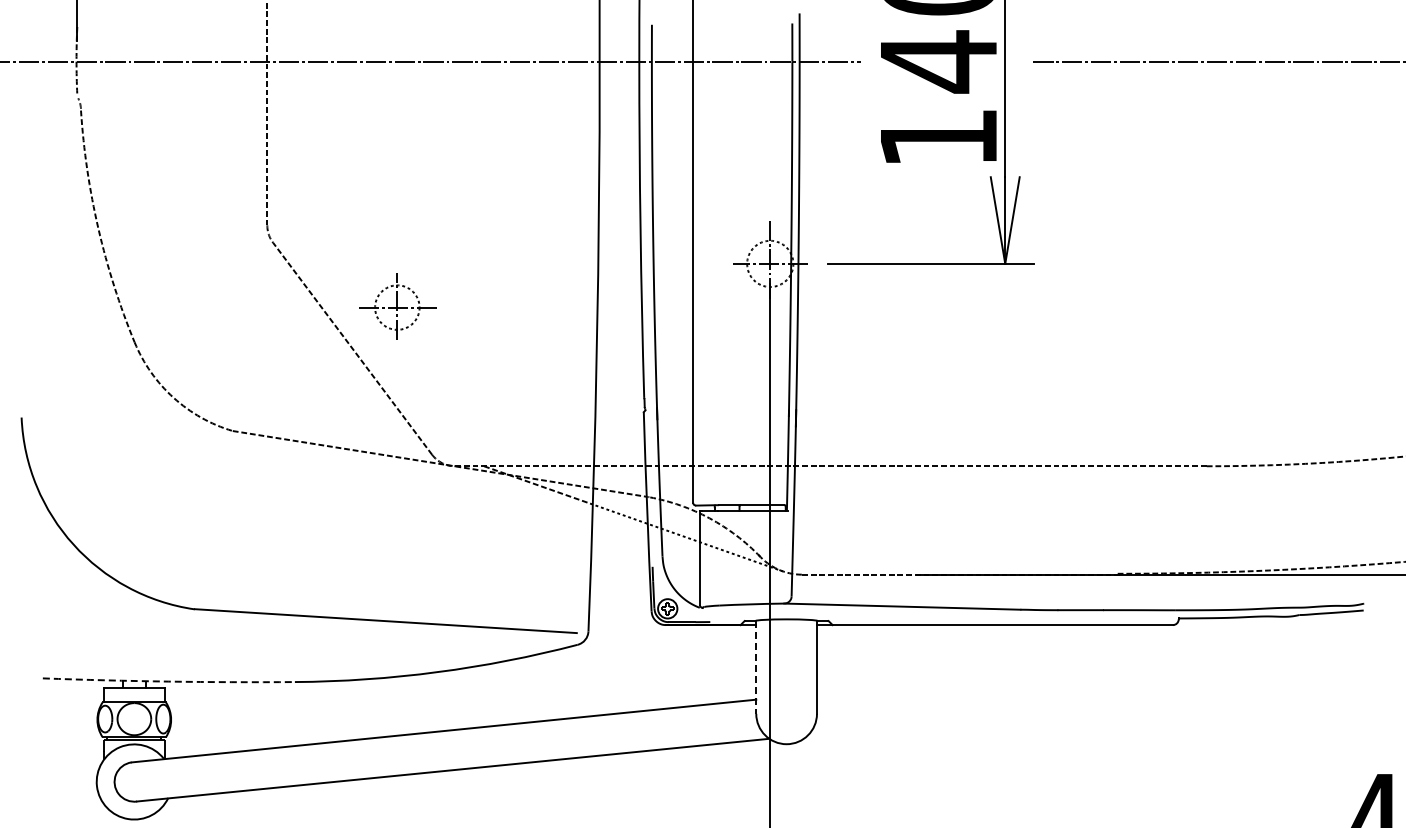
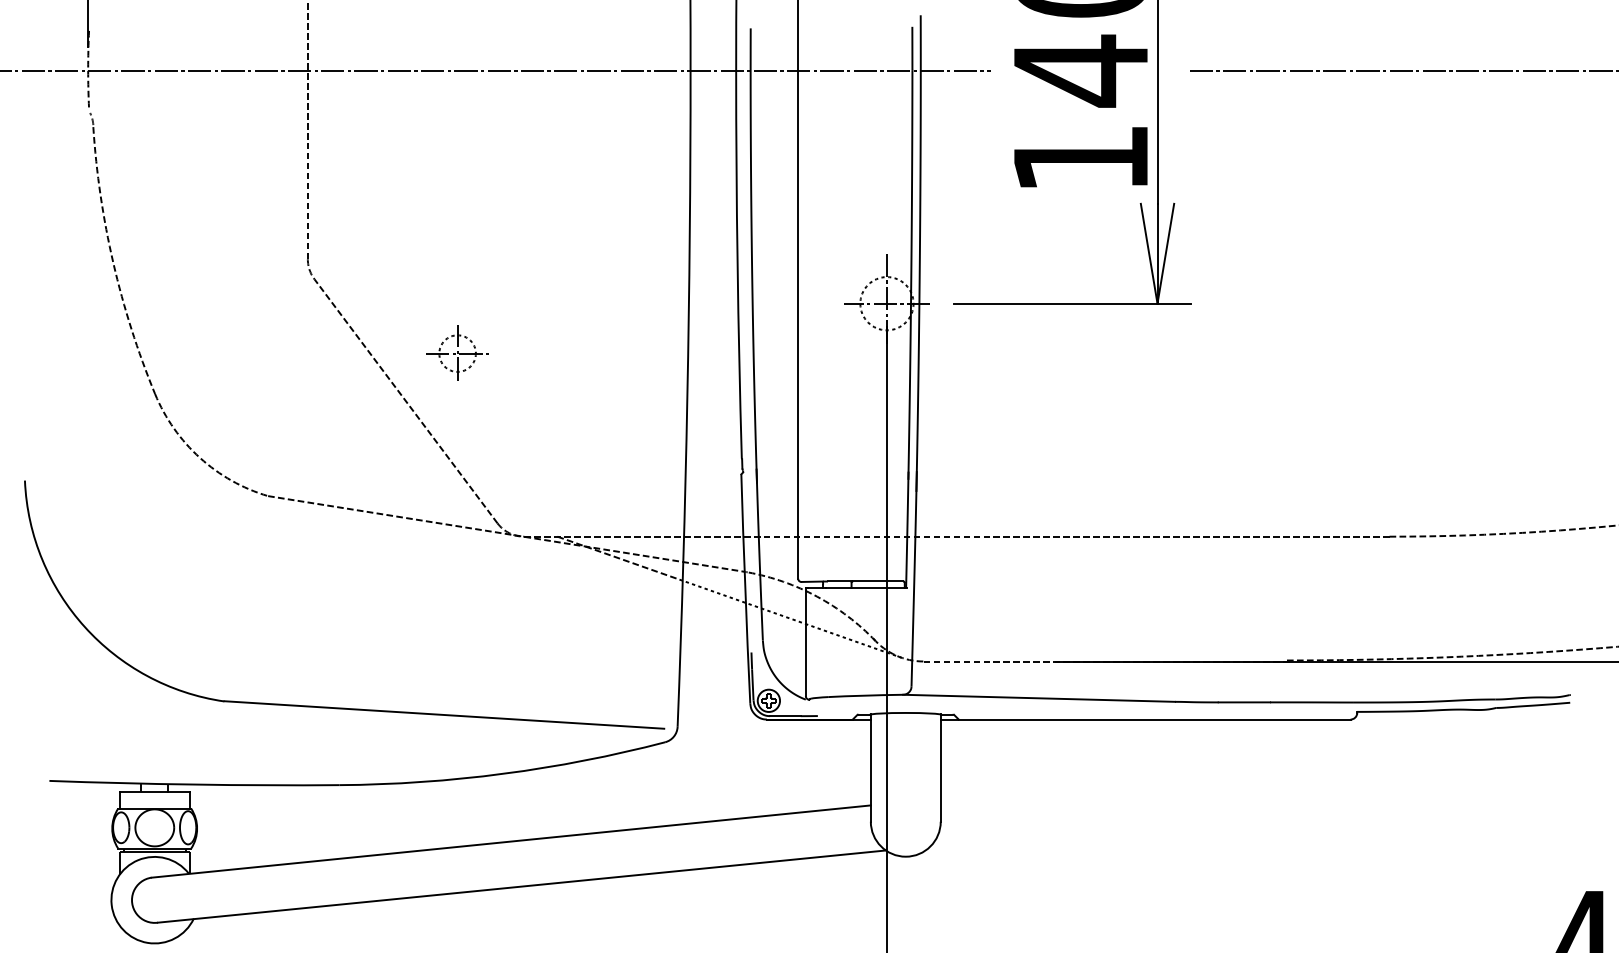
part: (397, 306) -> (457, 352), size x0.71
line: (756, 667) -> (871, 768), dashed -> solid
arc: (168, 681) -> (194, 784), dashed -> solid

